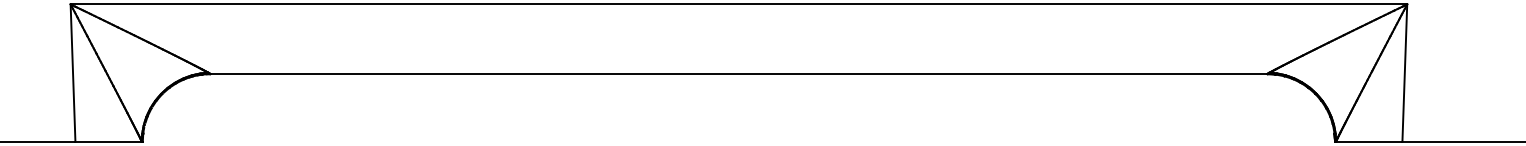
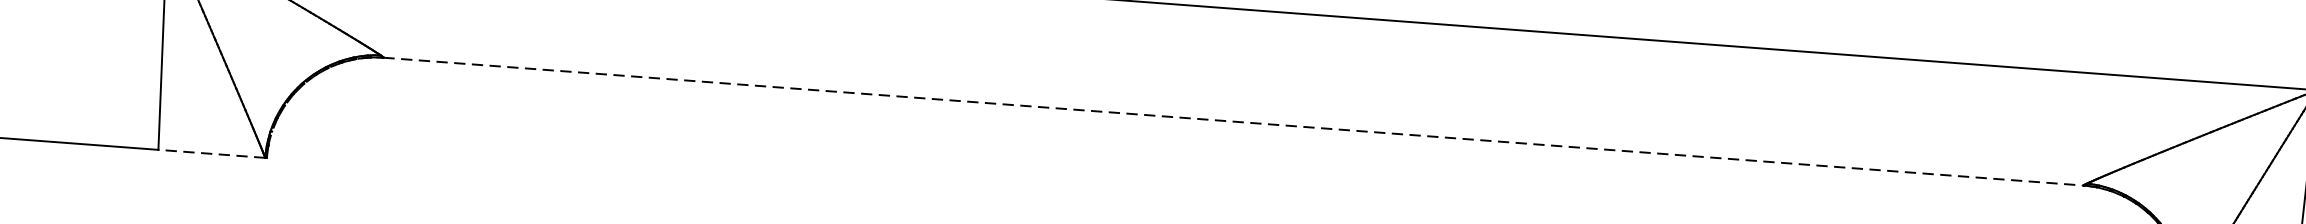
line: (738, 74) -> (1232, 122), solid -> dashed
line: (108, 141) -> (211, 153), solid -> dashed

